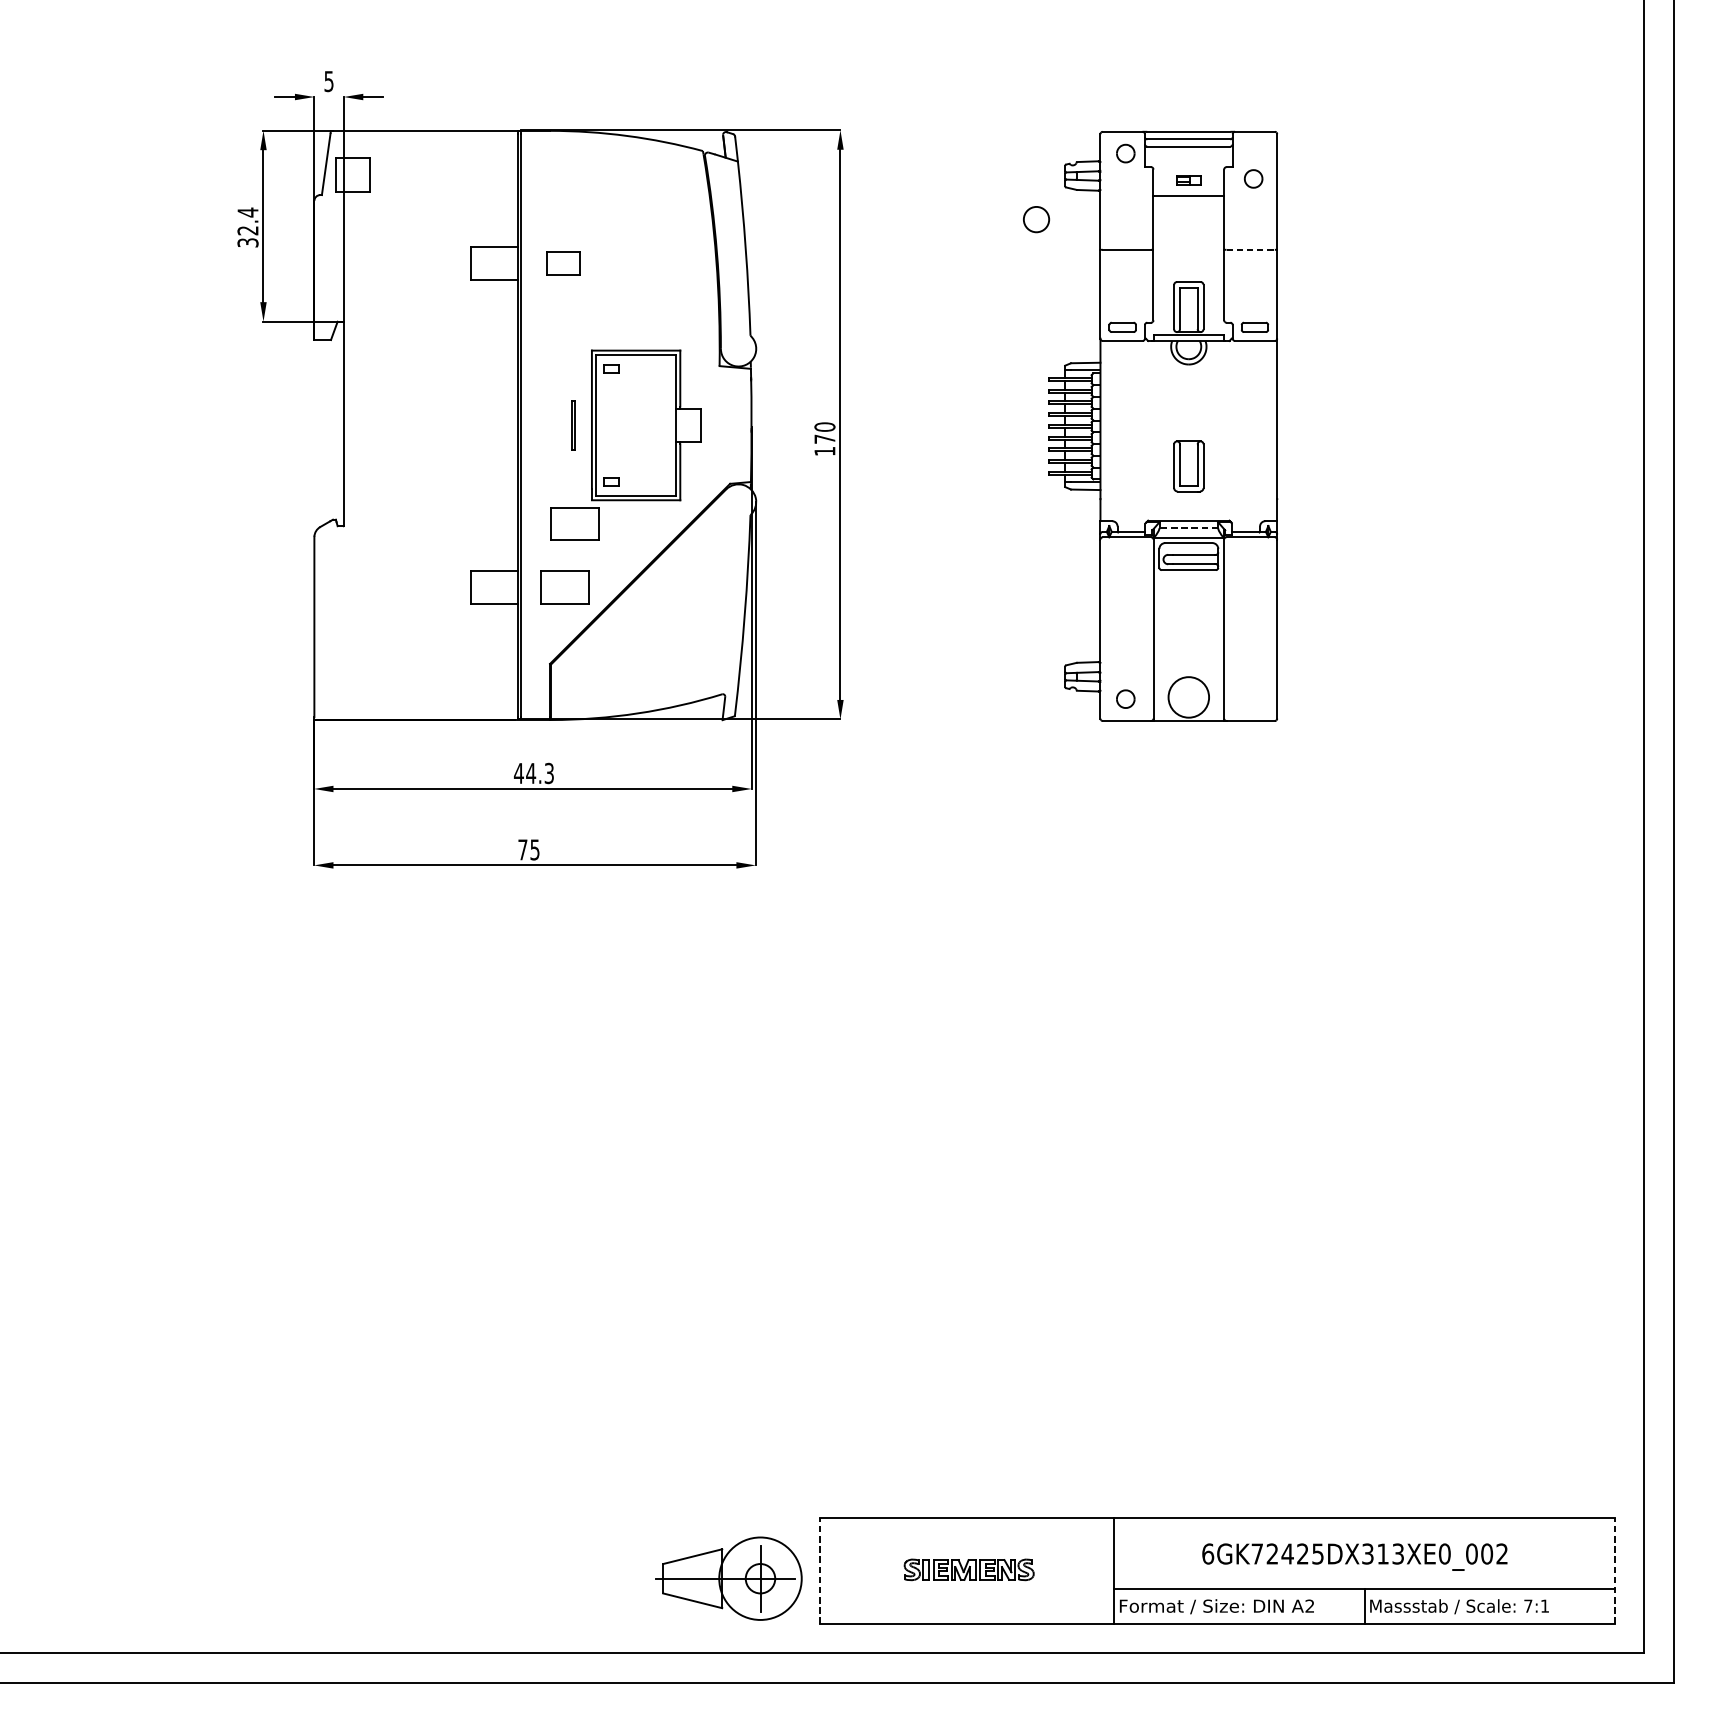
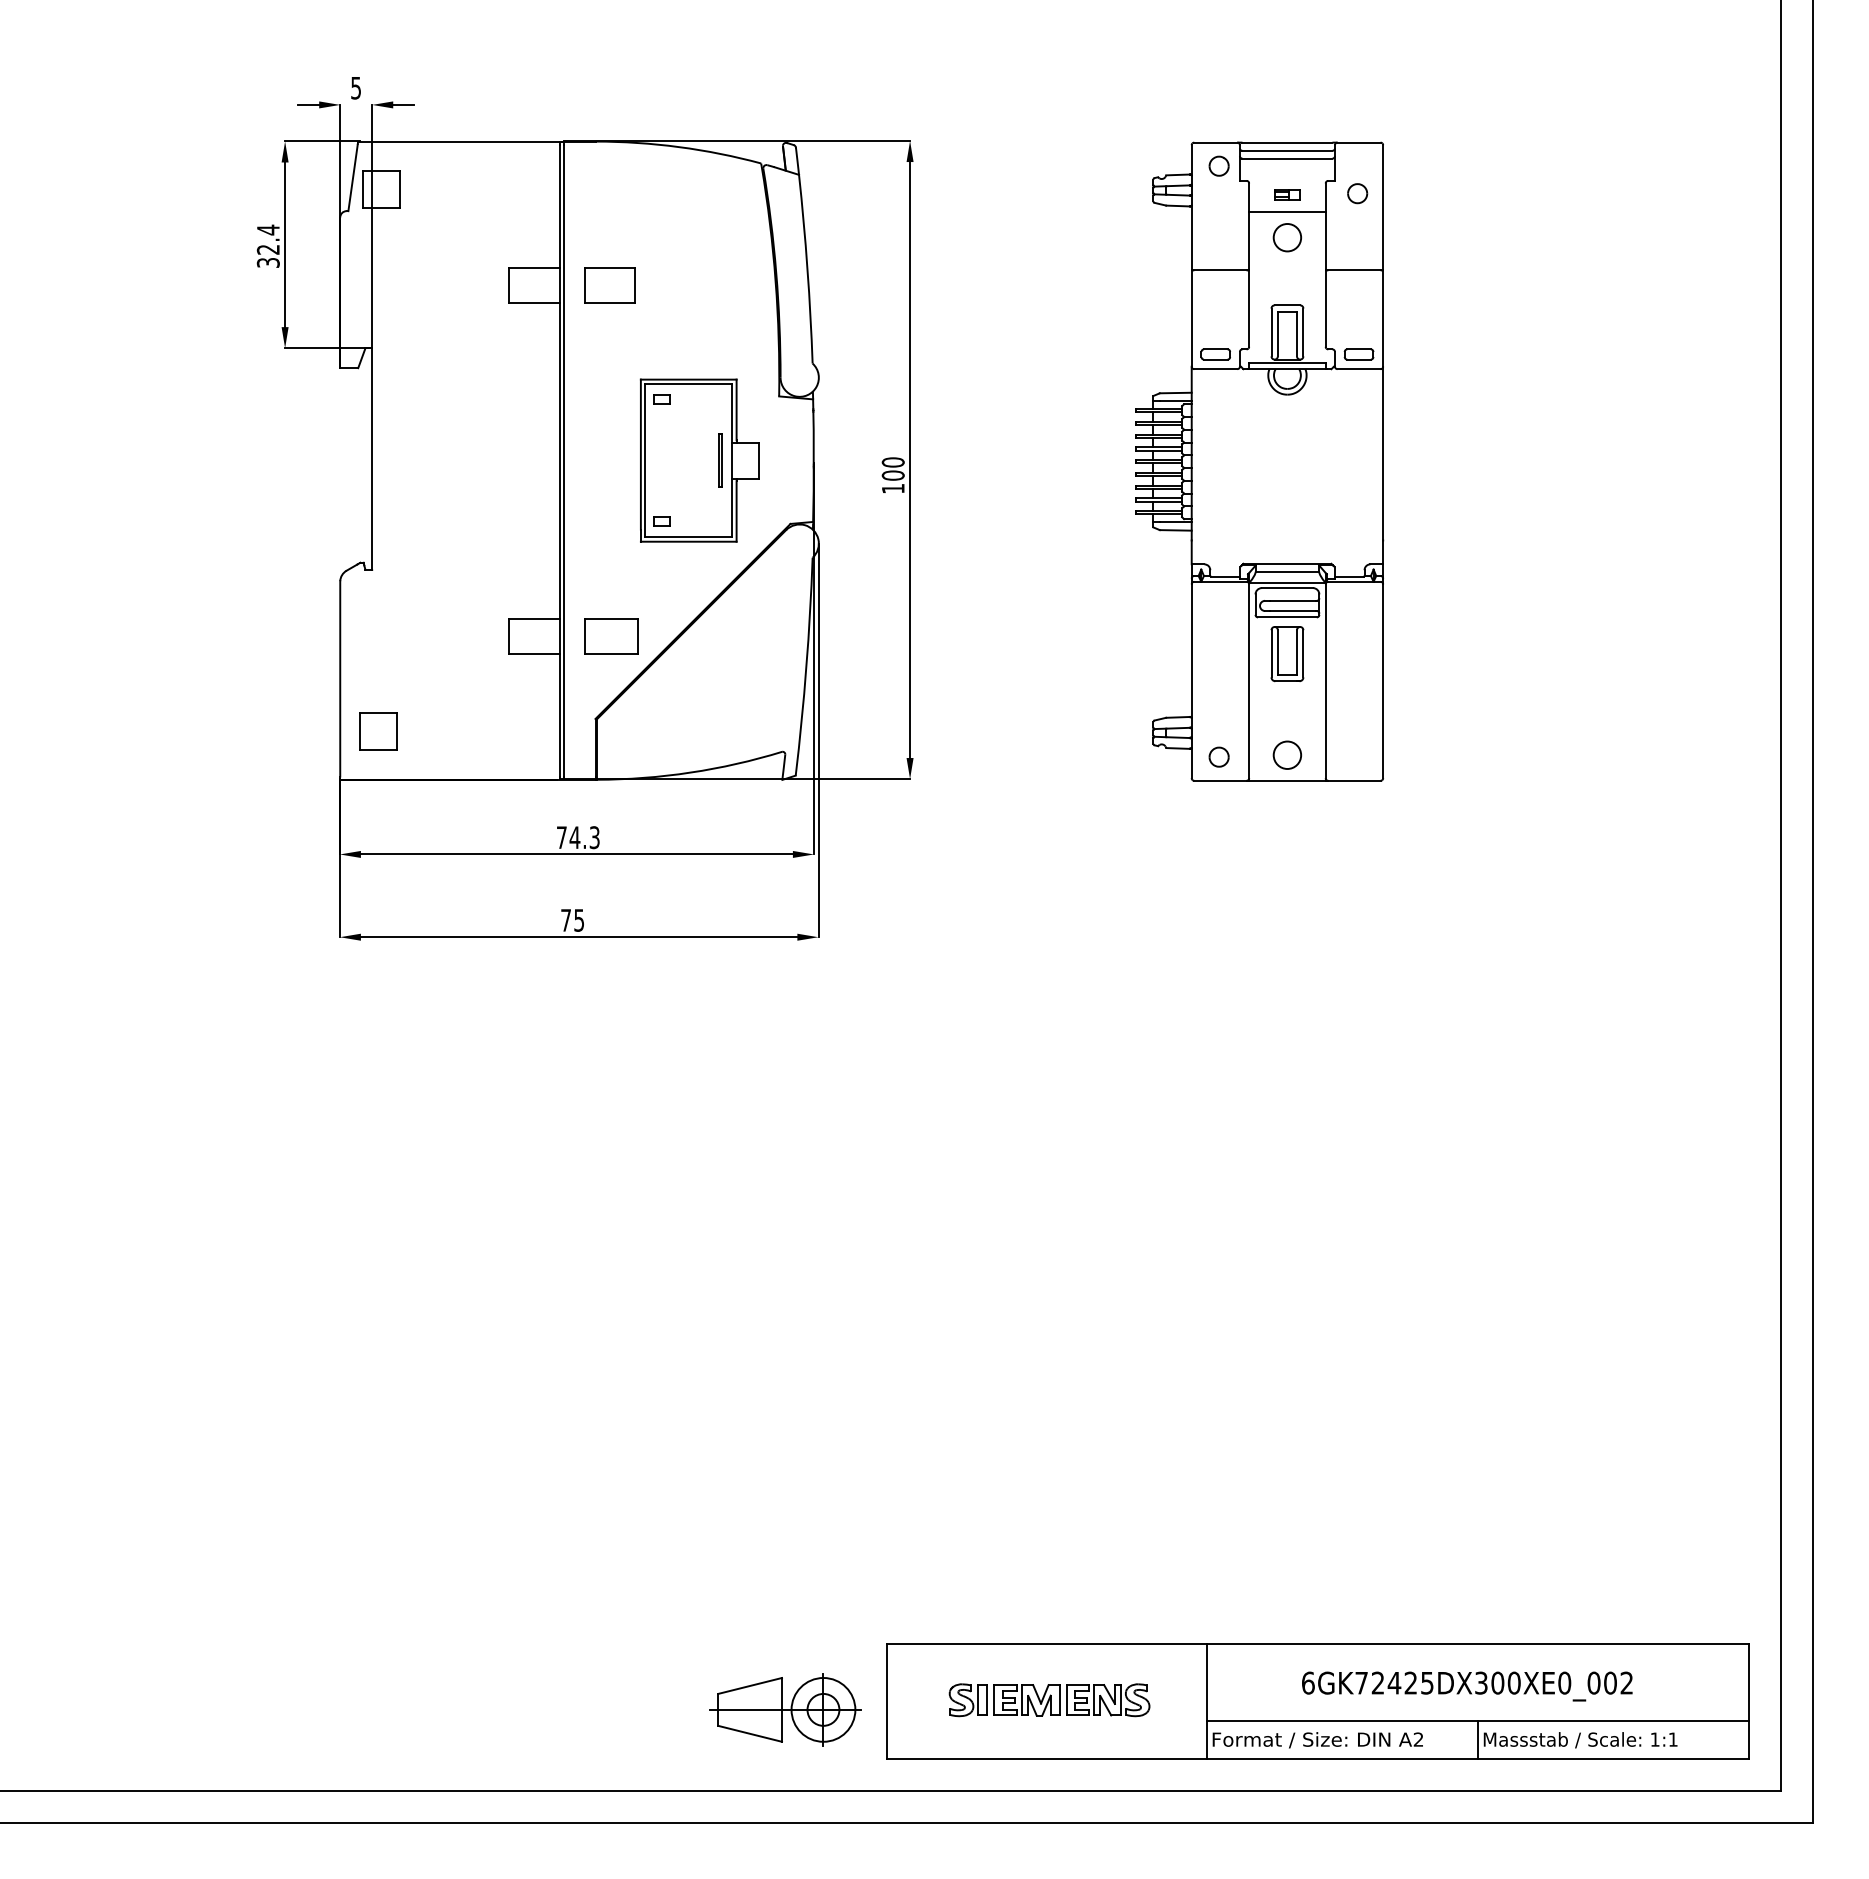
circle: (1035, 219) -> (1286, 237), moved
line: (1250, 249) -> (1354, 270), dashed -> solid
part: (562, 263) -> (609, 285), size x1.43
line: (573, 425) -> (719, 460), moved
text: (824, 439) -> (892, 475), 170 -> 100
part: (1188, 466) -> (1287, 654), moved
part: (574, 524) -> (622, 567), removed
line: (1188, 527) -> (1287, 571), dashed -> solid
part: (349, 675) -> (378, 731), added
circle: (1188, 696) -> (1287, 754), size x0.62
text: (518, 773) -> (561, 837), 44.3 -> 74.3
text: (1390, 1553) -> (1505, 1682), 6GK72425DX313XE0_002 -> 6GK72425DX300XE0_002
line: (819, 1570) -> (887, 1700), dashed -> solid
part: (969, 1570) -> (1049, 1700), size x1.43
line: (1615, 1570) -> (1749, 1700), dashed -> solid
circle: (760, 1578) -> (823, 1709), size x0.71
text: (1527, 1606) -> (1654, 1739), 7:1 -> 1:1

